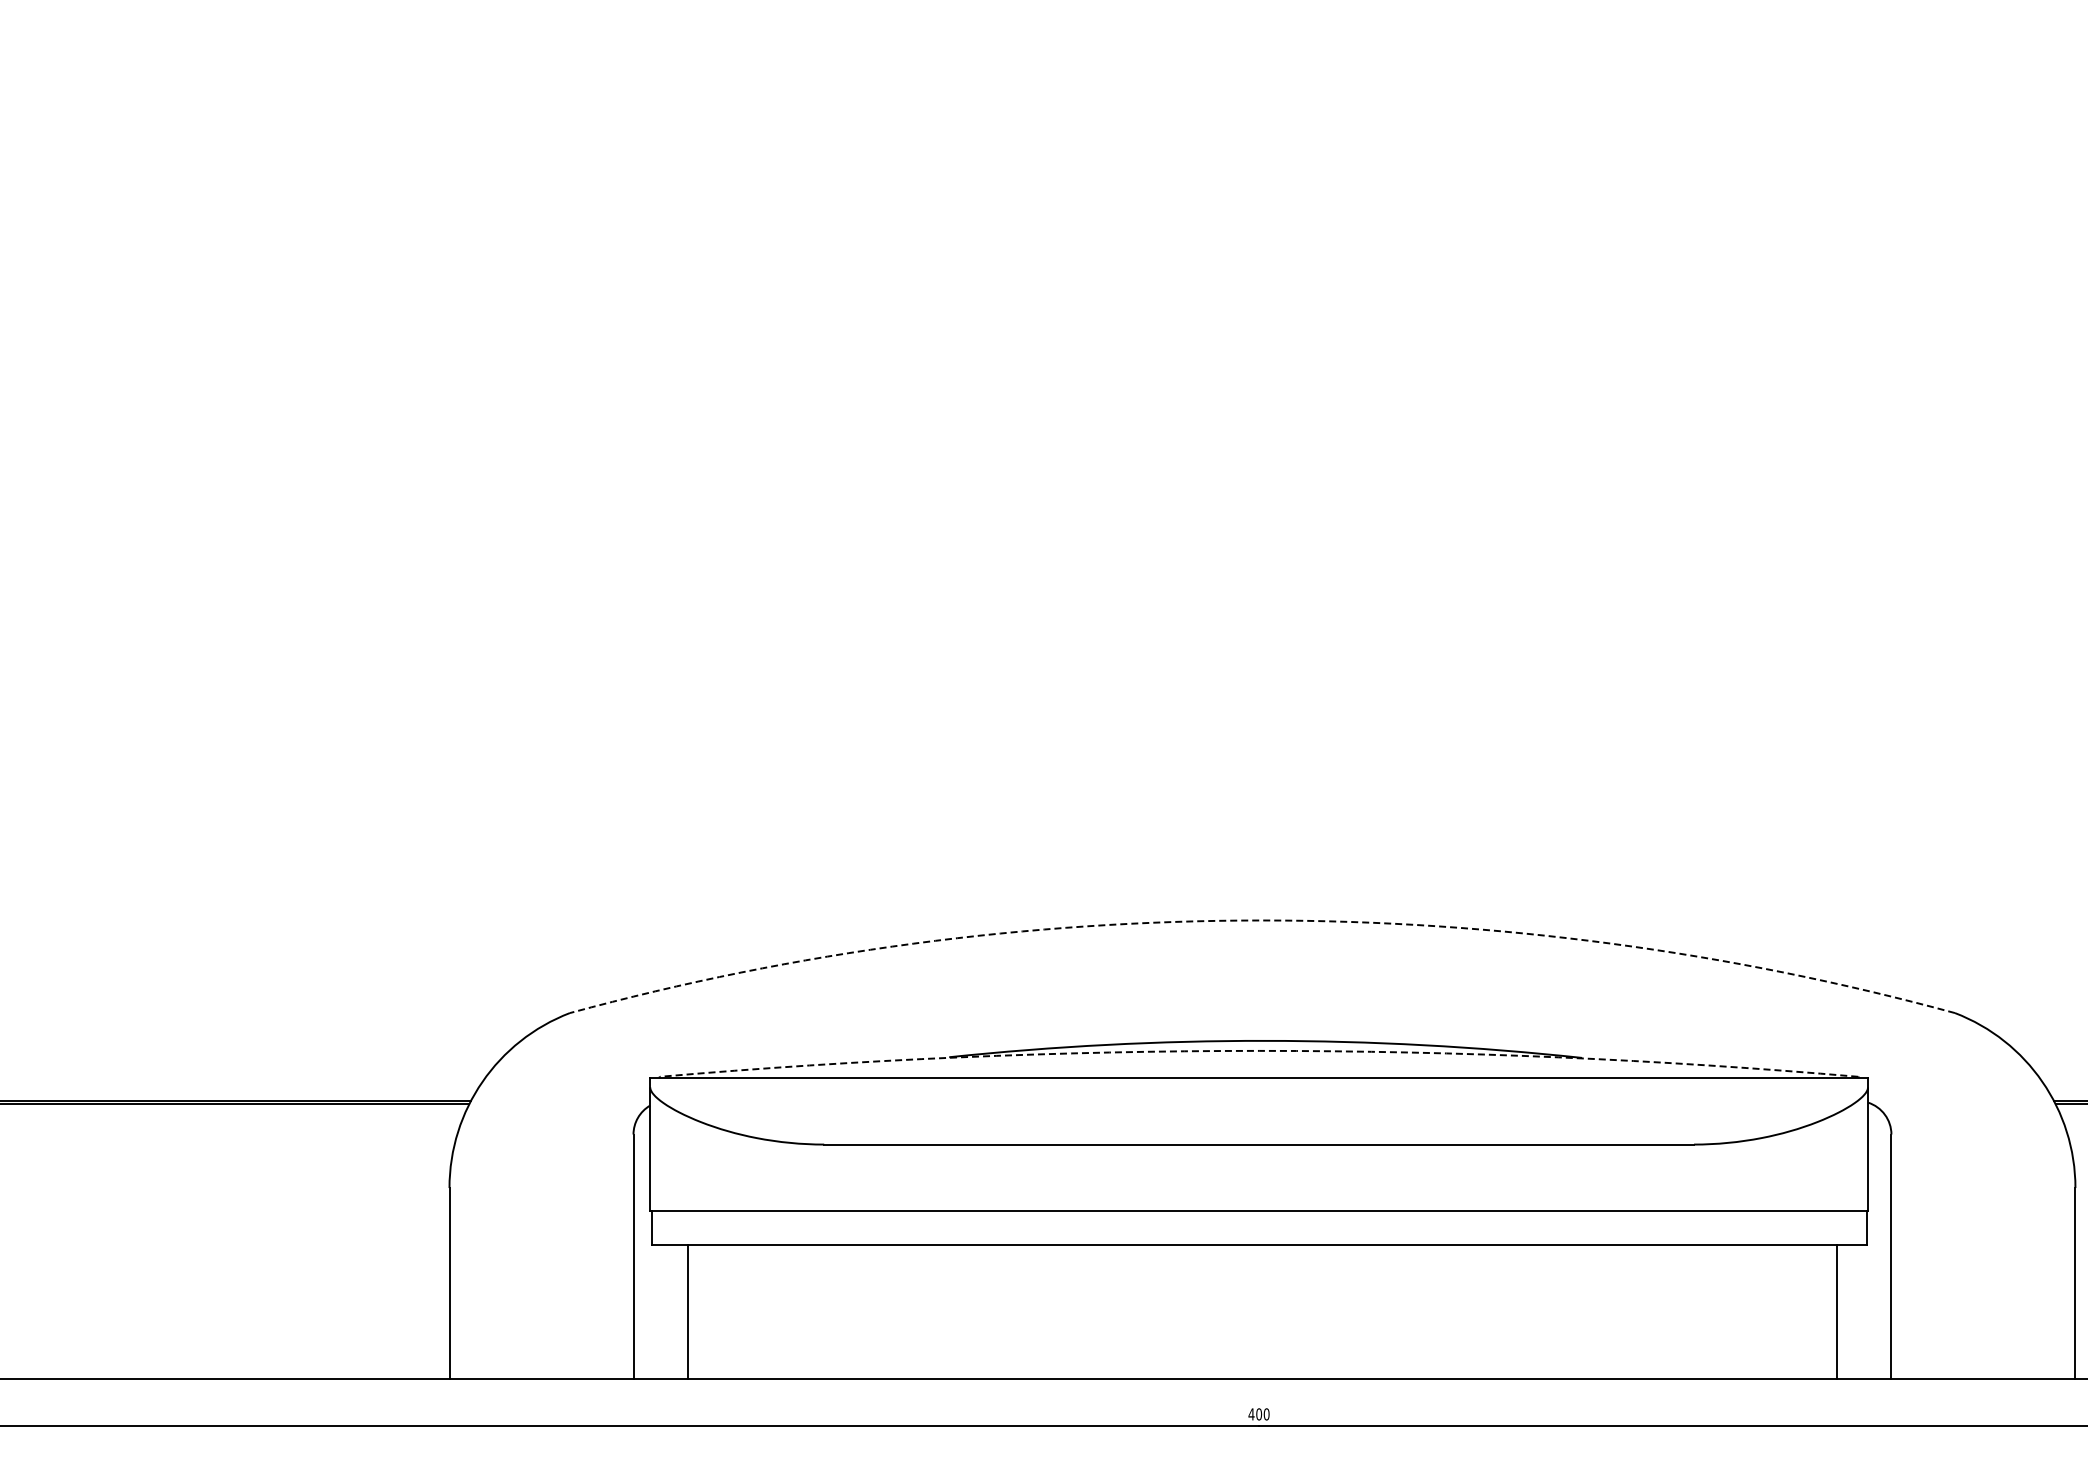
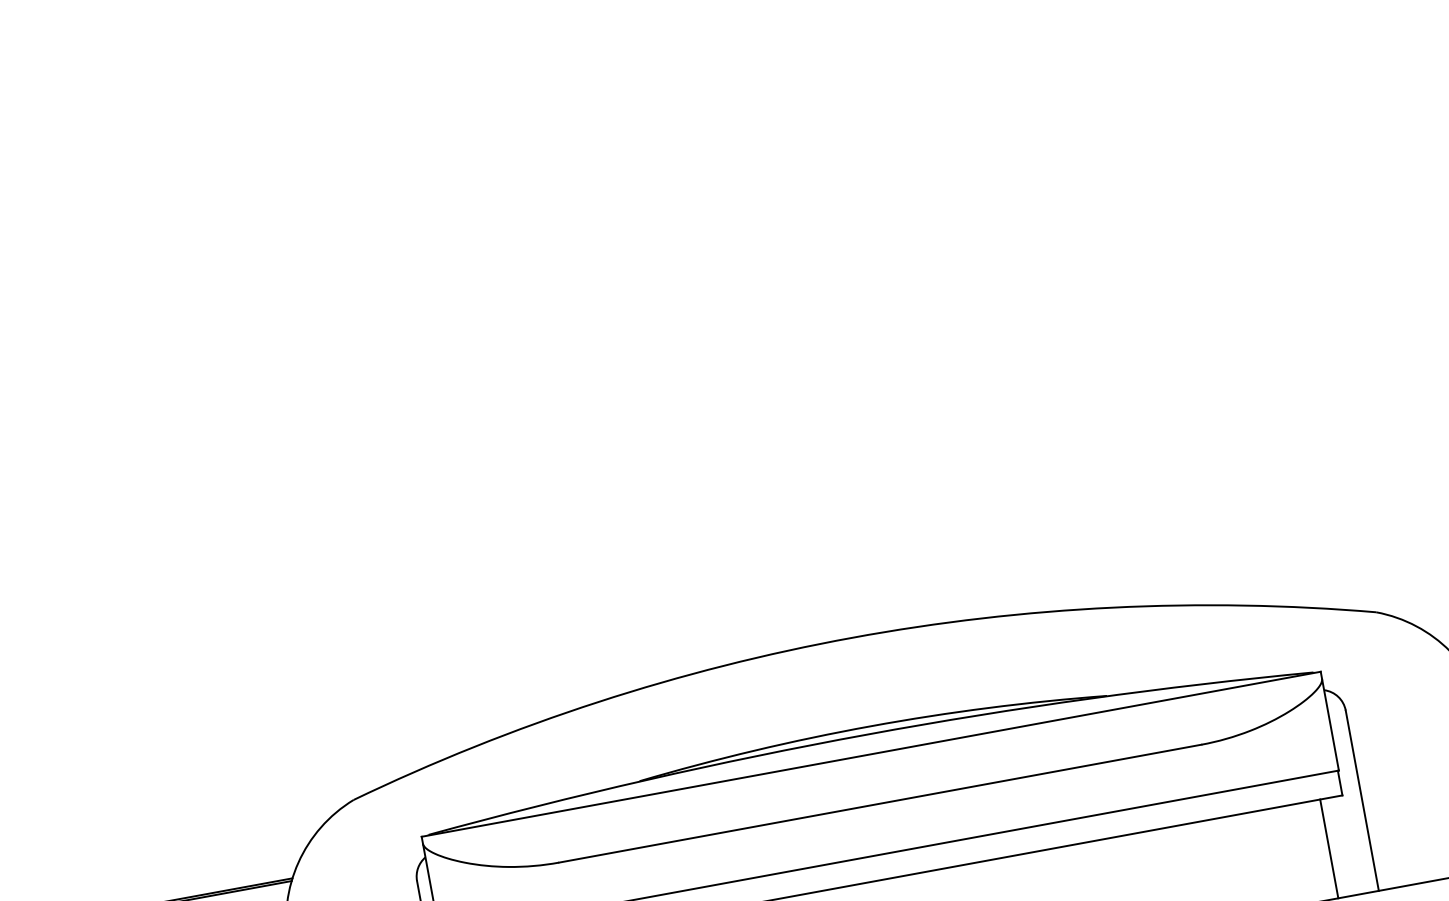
arc: (1262, 920) -> (852, 637), dashed -> solid
arc: (1259, 1050) -> (867, 734), dashed -> solid

